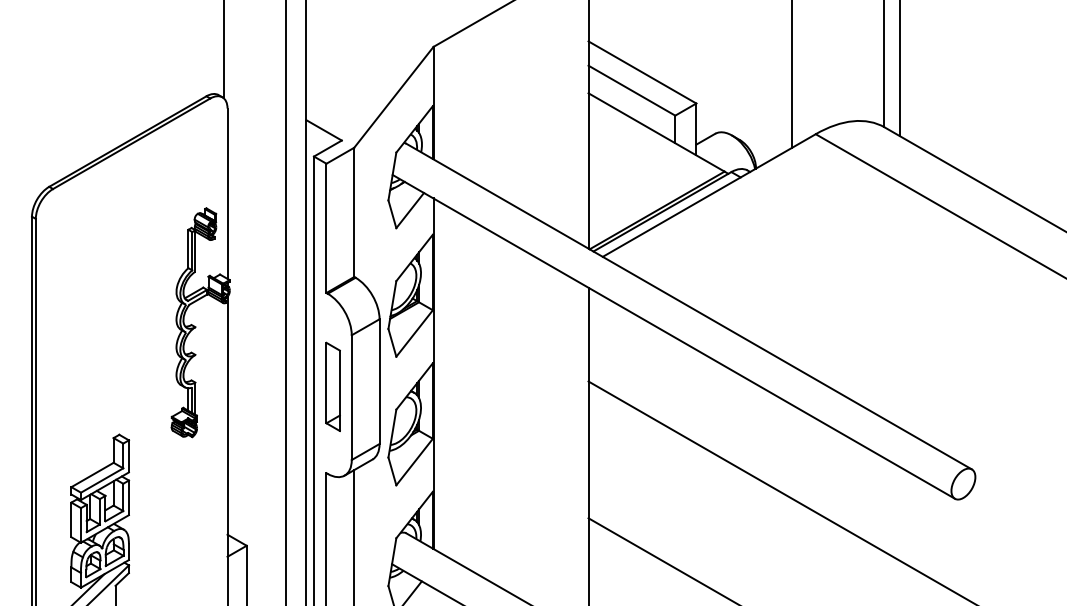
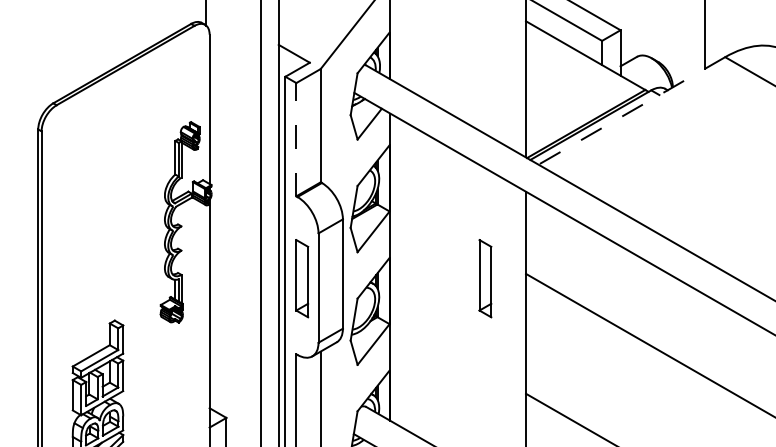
line: (709, 195) -> (632, 110), solid -> dashed
line: (326, 228) -> (296, 139), solid -> dashed
part: (541, 386) -> (484, 278), added

